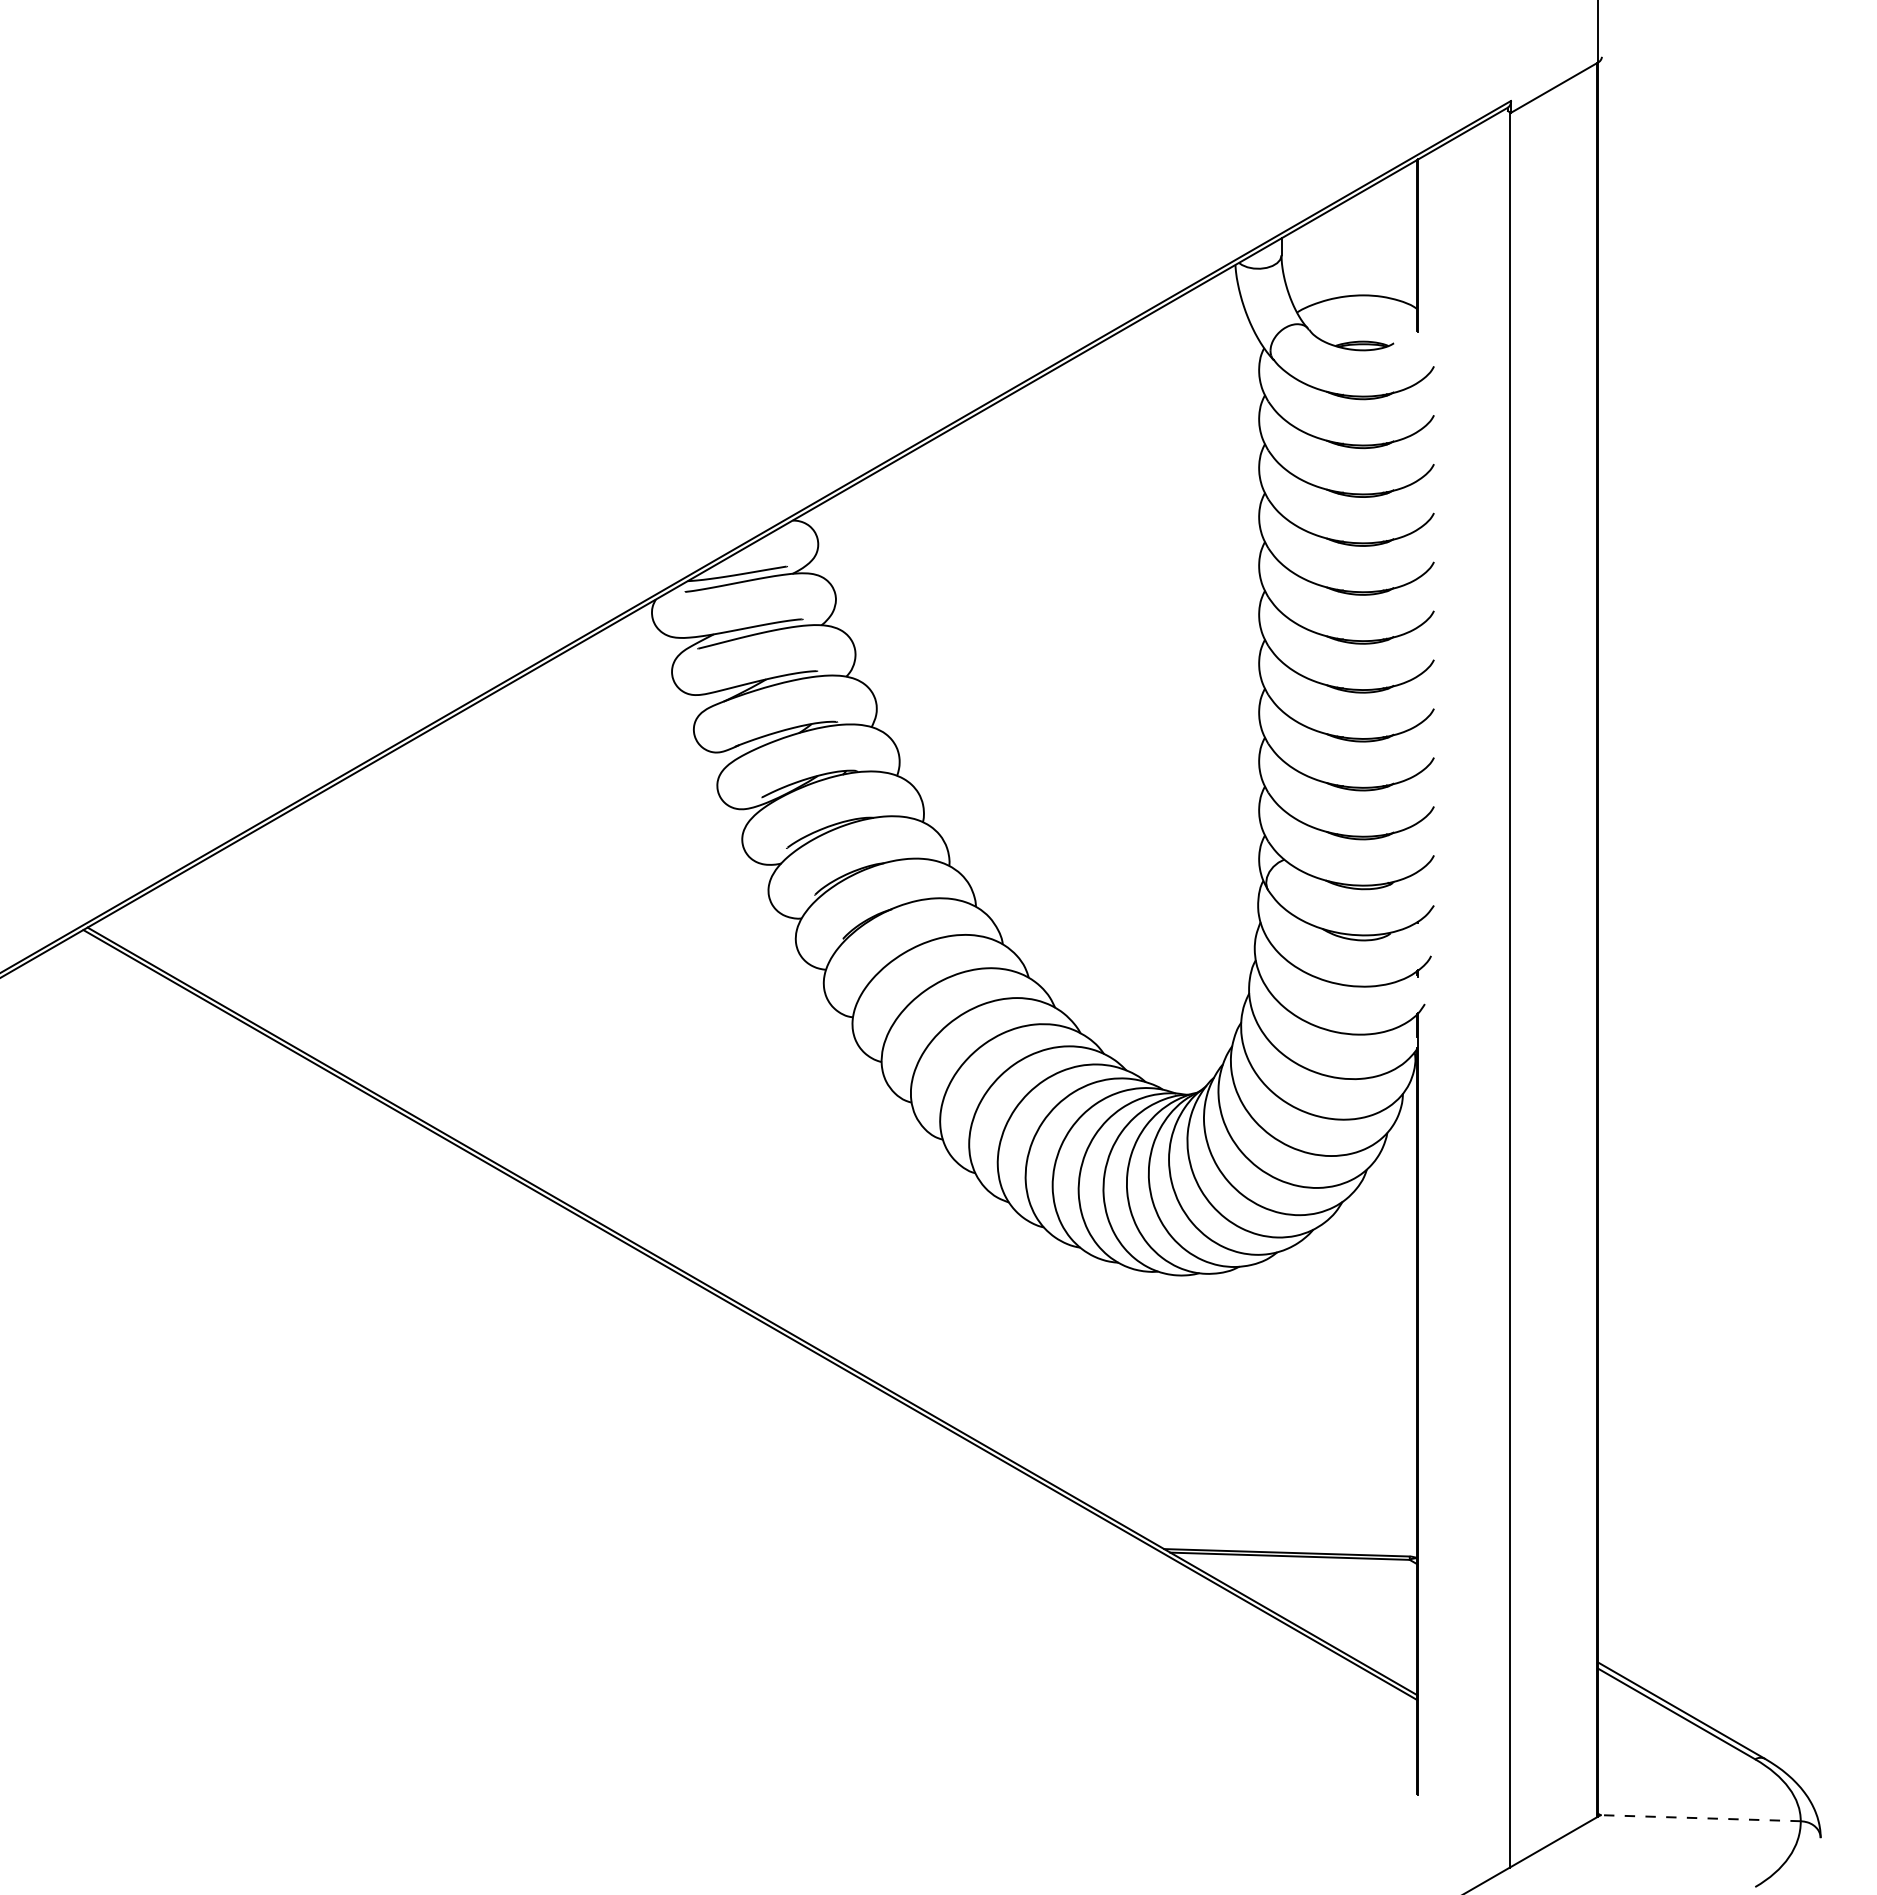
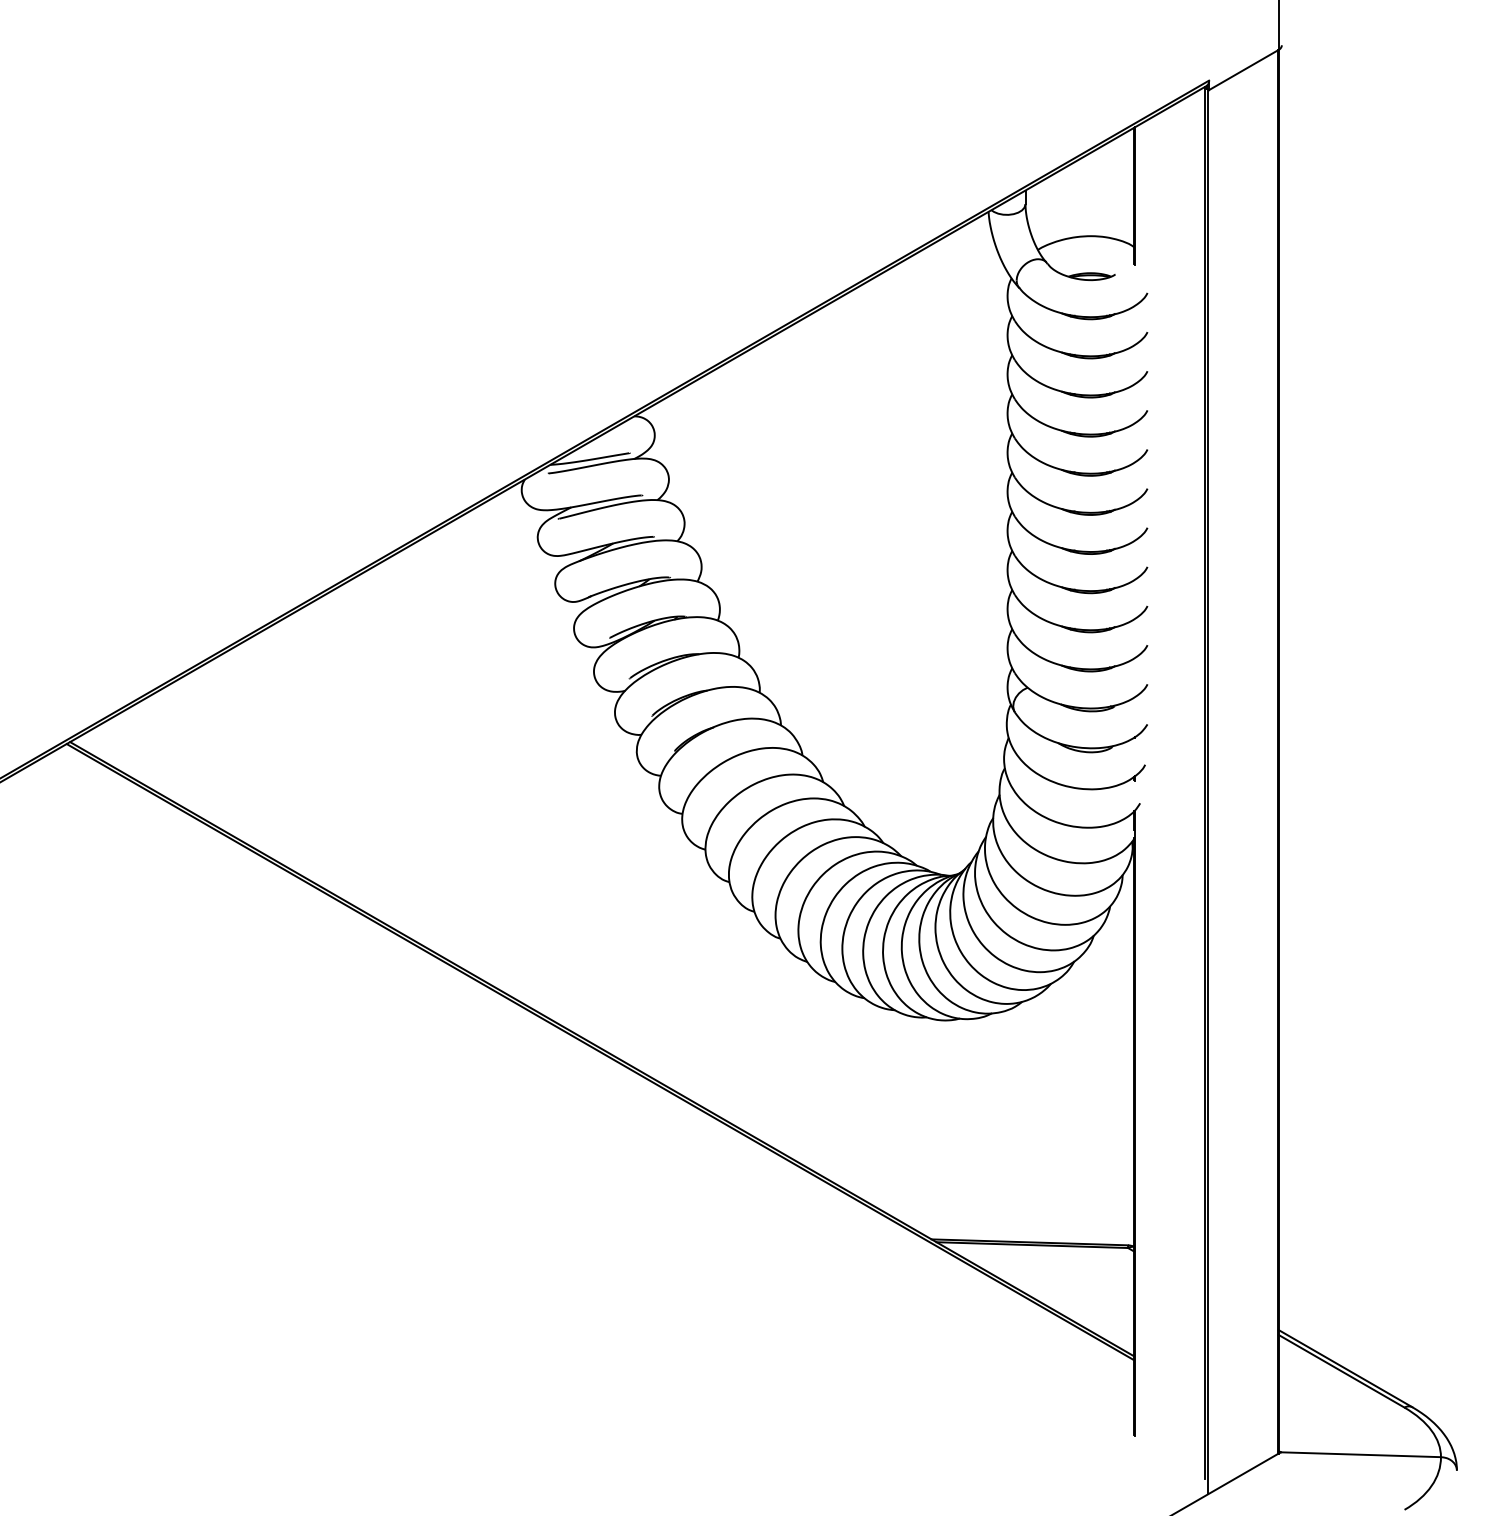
line: (1505, 978) -> (1204, 782), added
line: (1700, 1818) -> (1360, 1454), dashed -> solid

